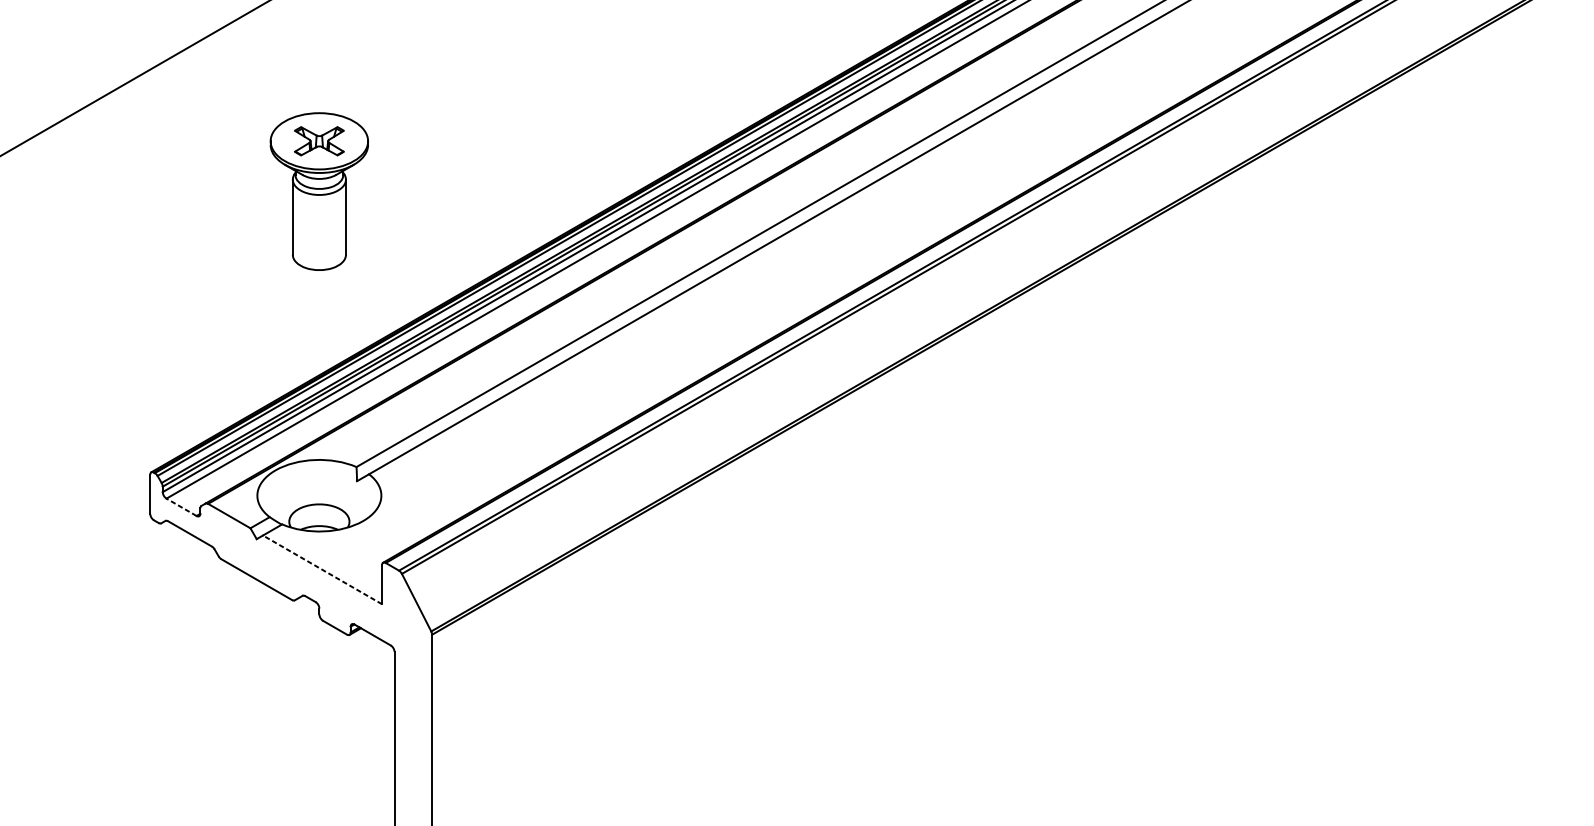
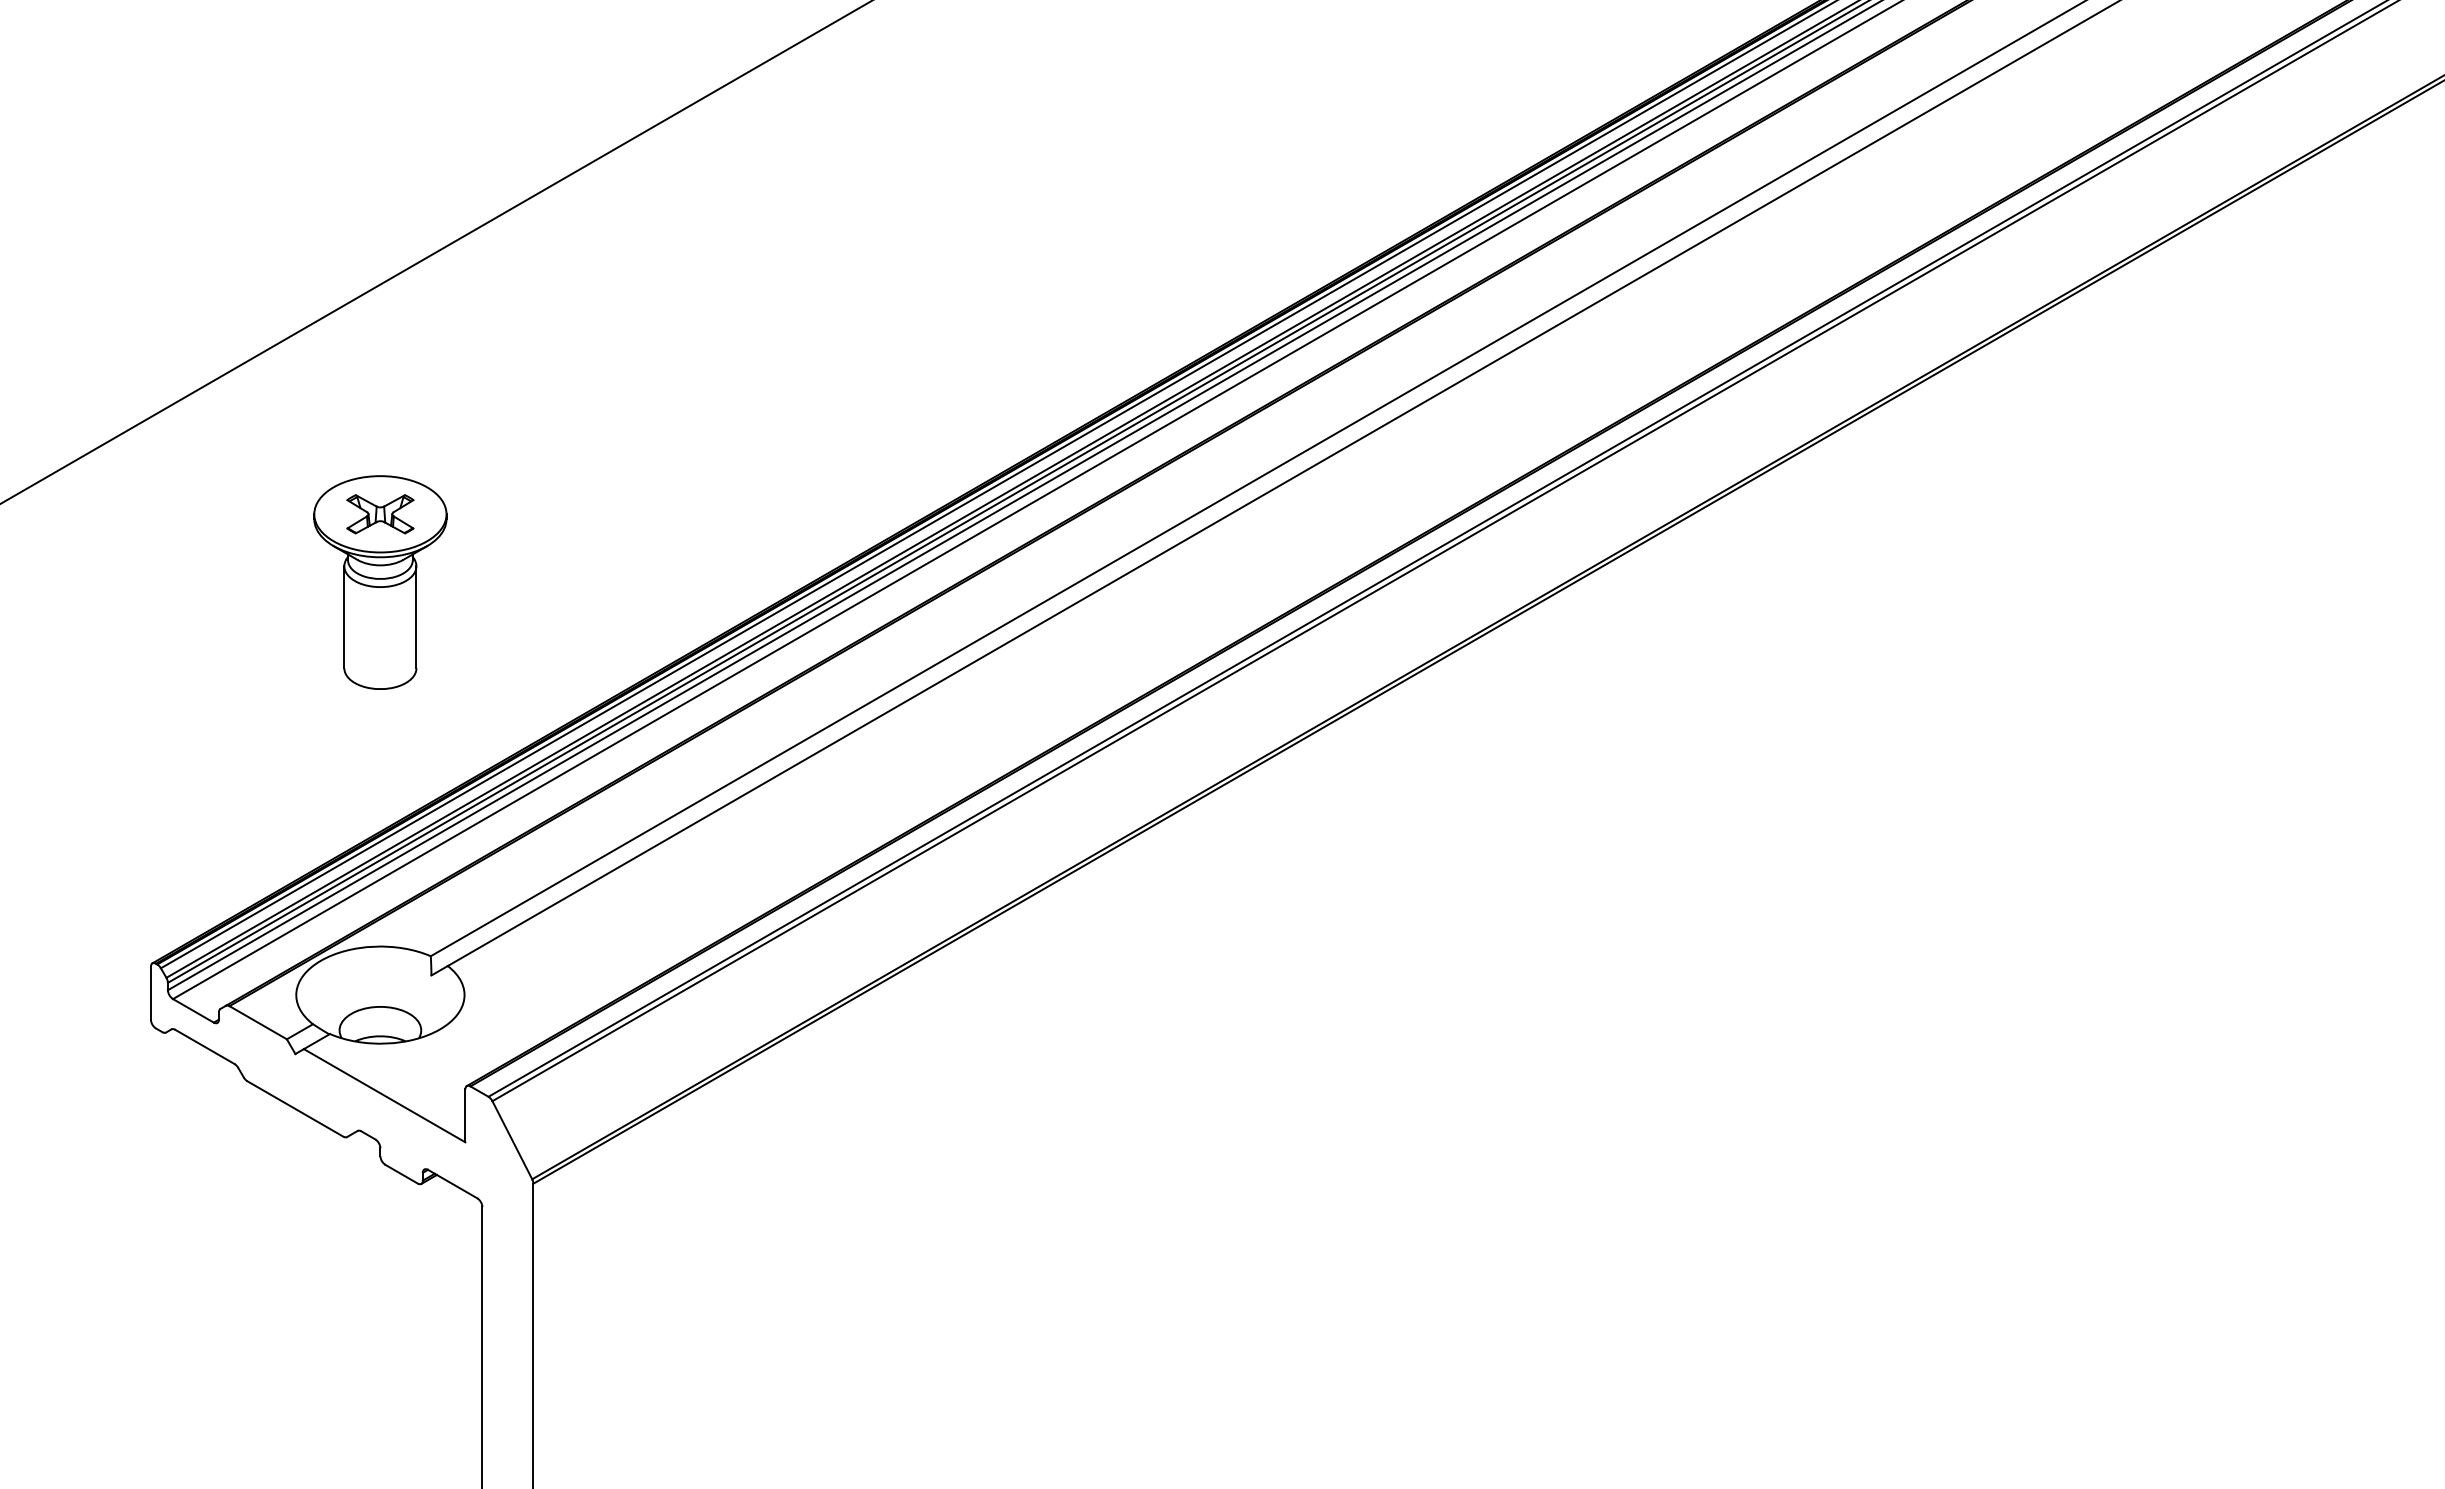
line: (181, 507) -> (193, 1010), dashed -> solid
line: (322, 569) -> (384, 1095), dashed -> solid

